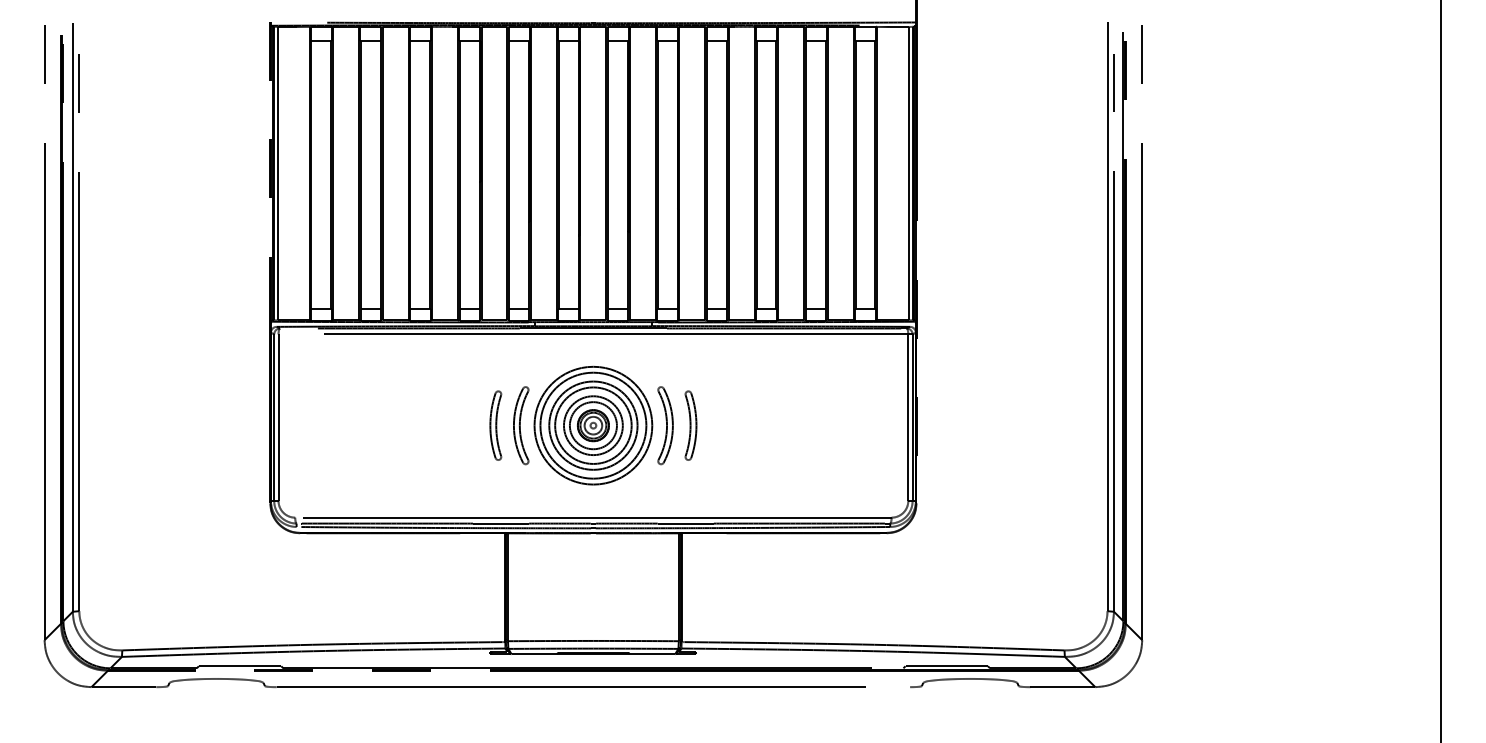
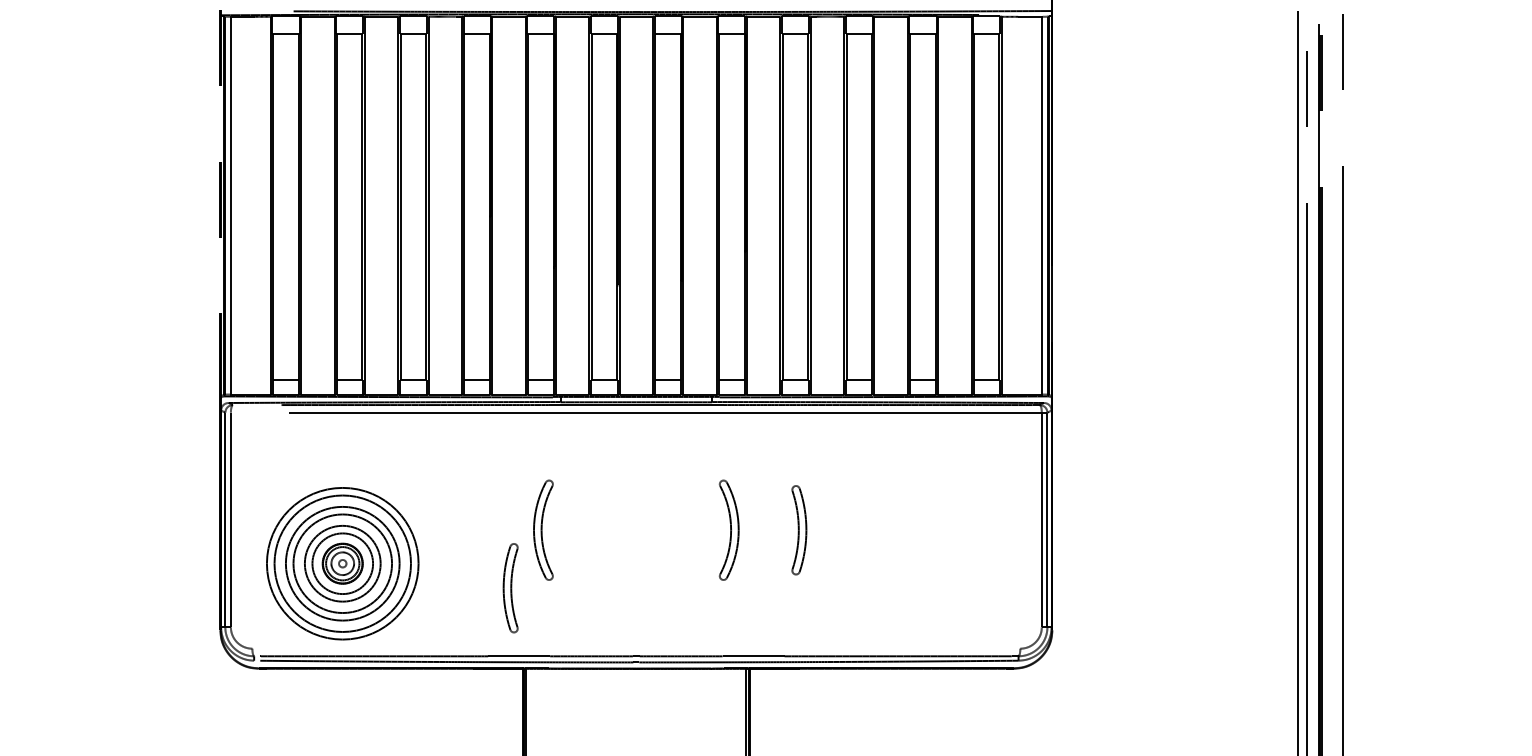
part: (495, 425) -> (510, 587), moved
part: (593, 425) -> (342, 563), moved
part: (690, 425) -> (798, 530), moved
line: (593, 517) -> (636, 648), removed

